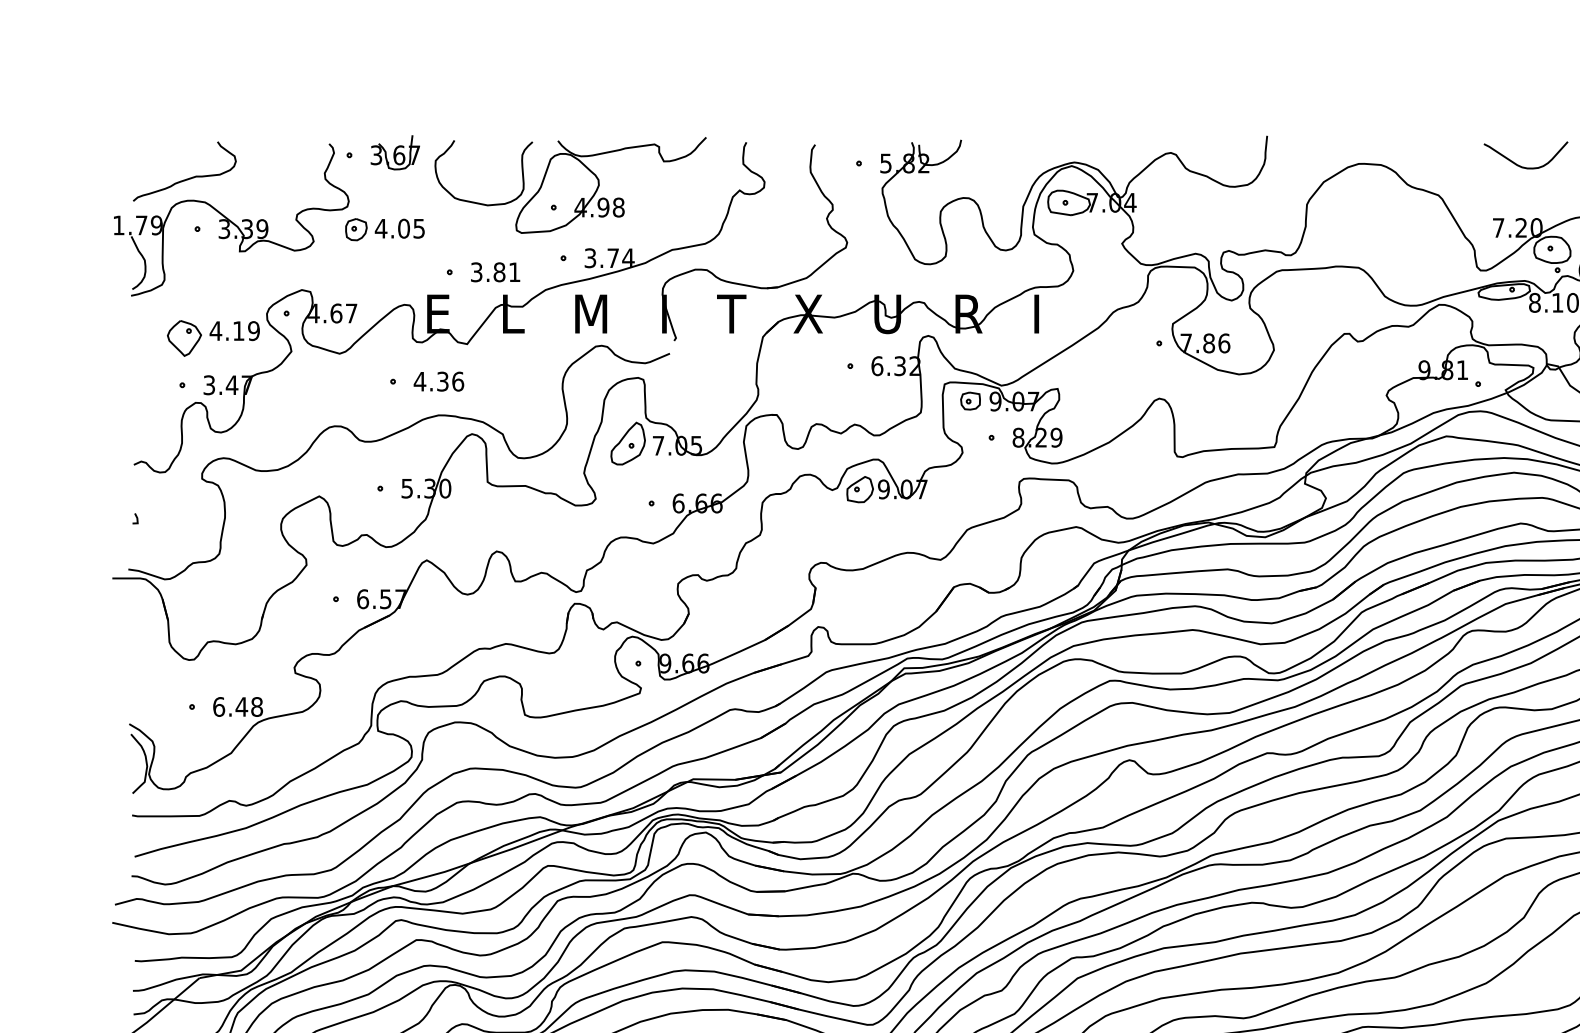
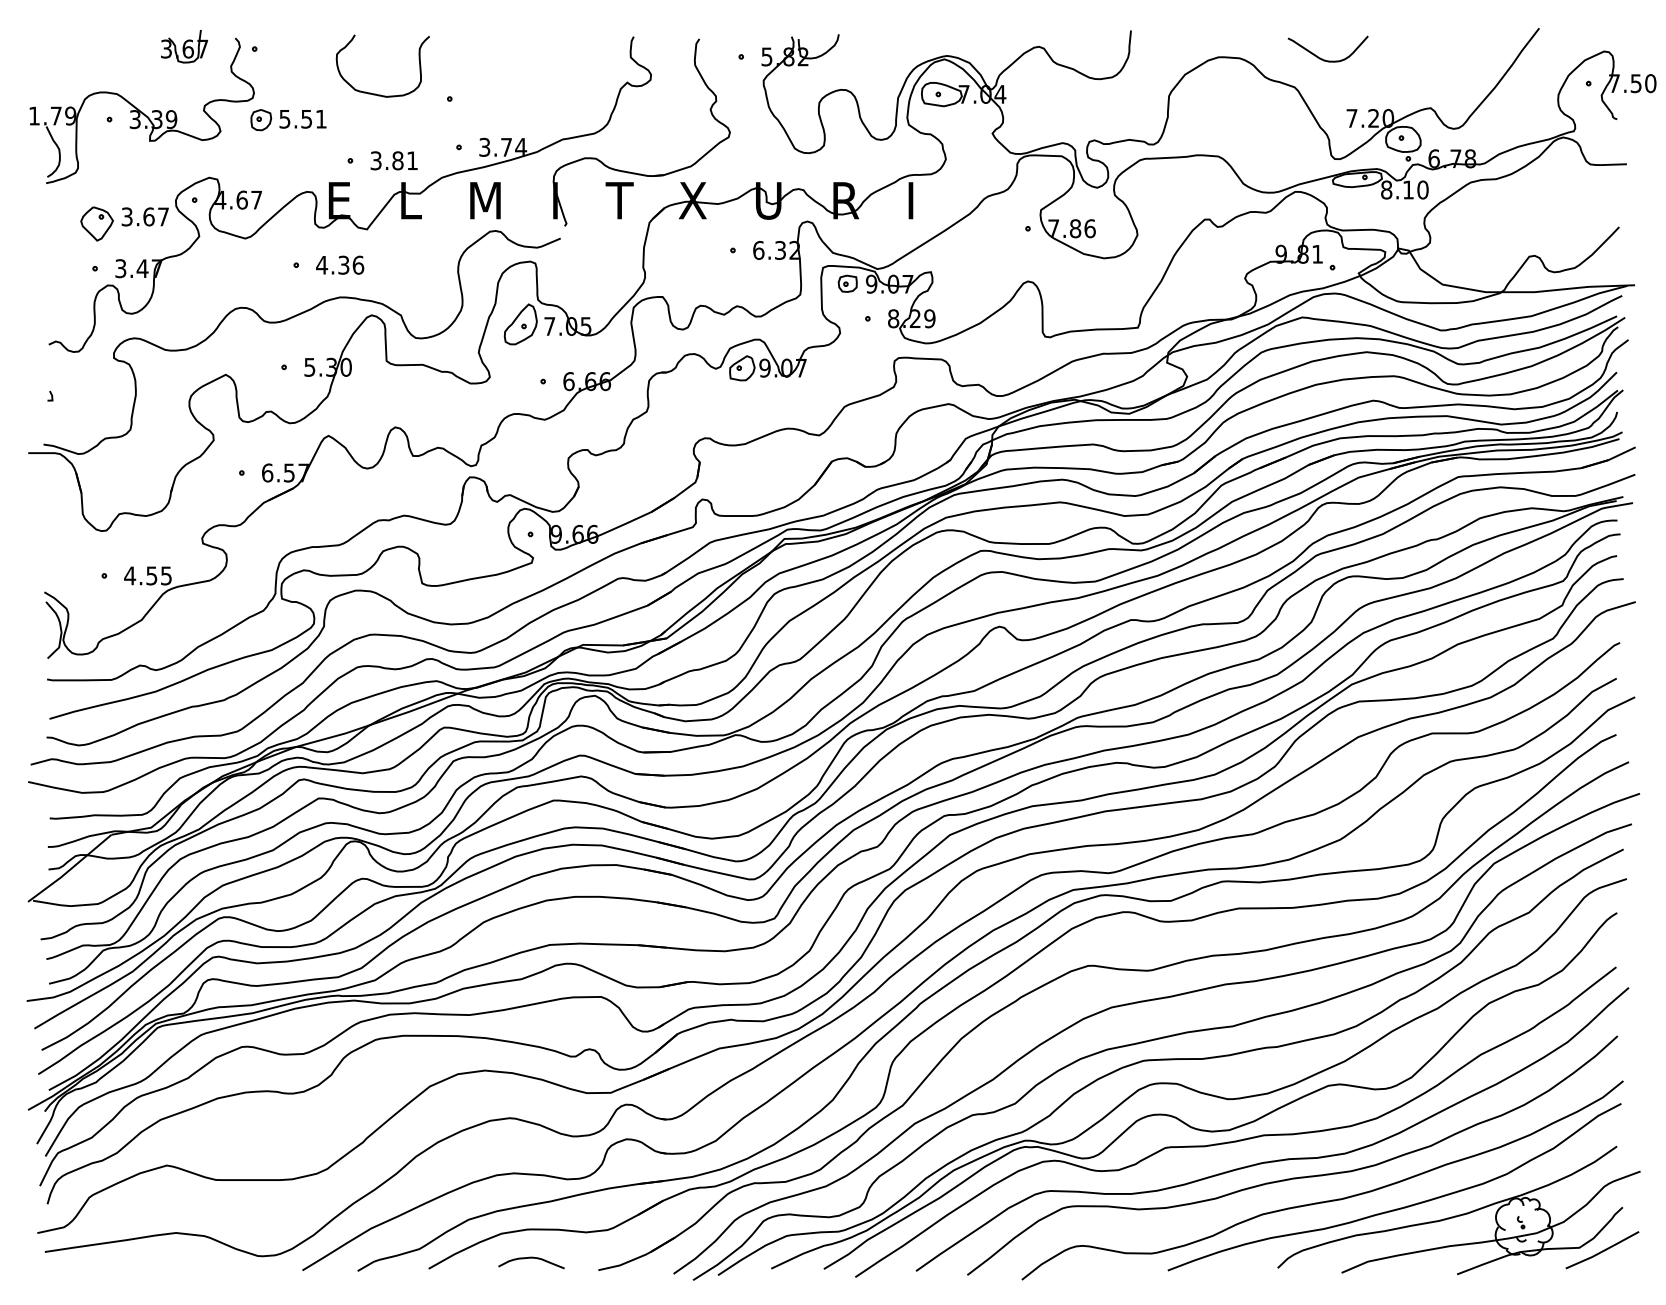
part: (395, 152) -> (184, 46), moved
curve: (1520, 165) -> (1322, 58), moved
curve: (185, 178) -> (98, 71), removed
part: (599, 185) -> (493, 77), removed
text: (399, 227) -> (302, 118), 4.05 -> 5.51
text: (235, 330) -> (145, 216), 4.19 -> 3.67
text: (238, 706) -> (148, 575), 6.48 -> 4.55

